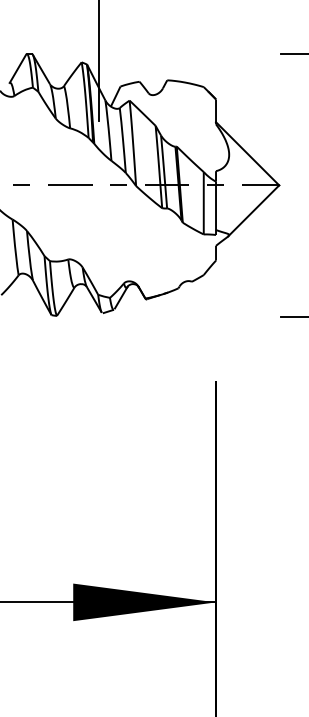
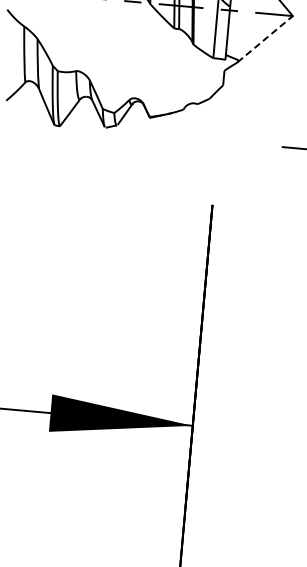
line: (254, 210) -> (265, 38), solid -> dashed

